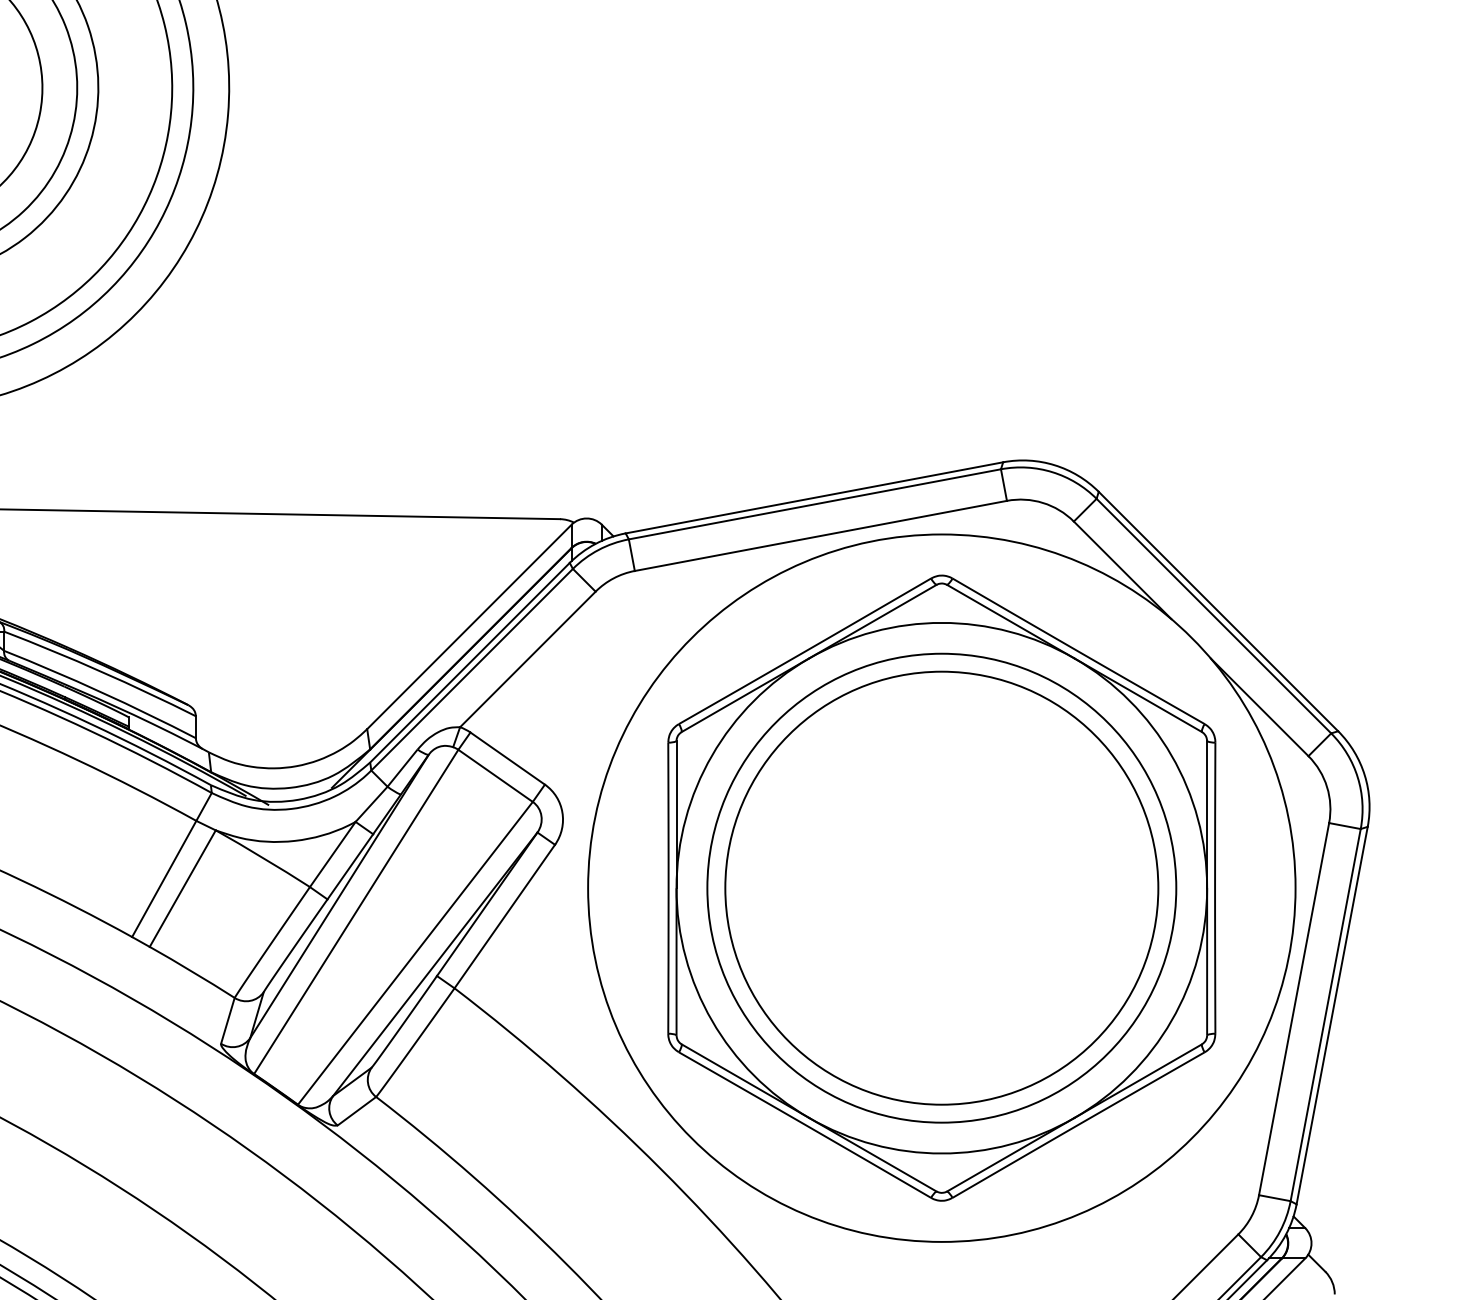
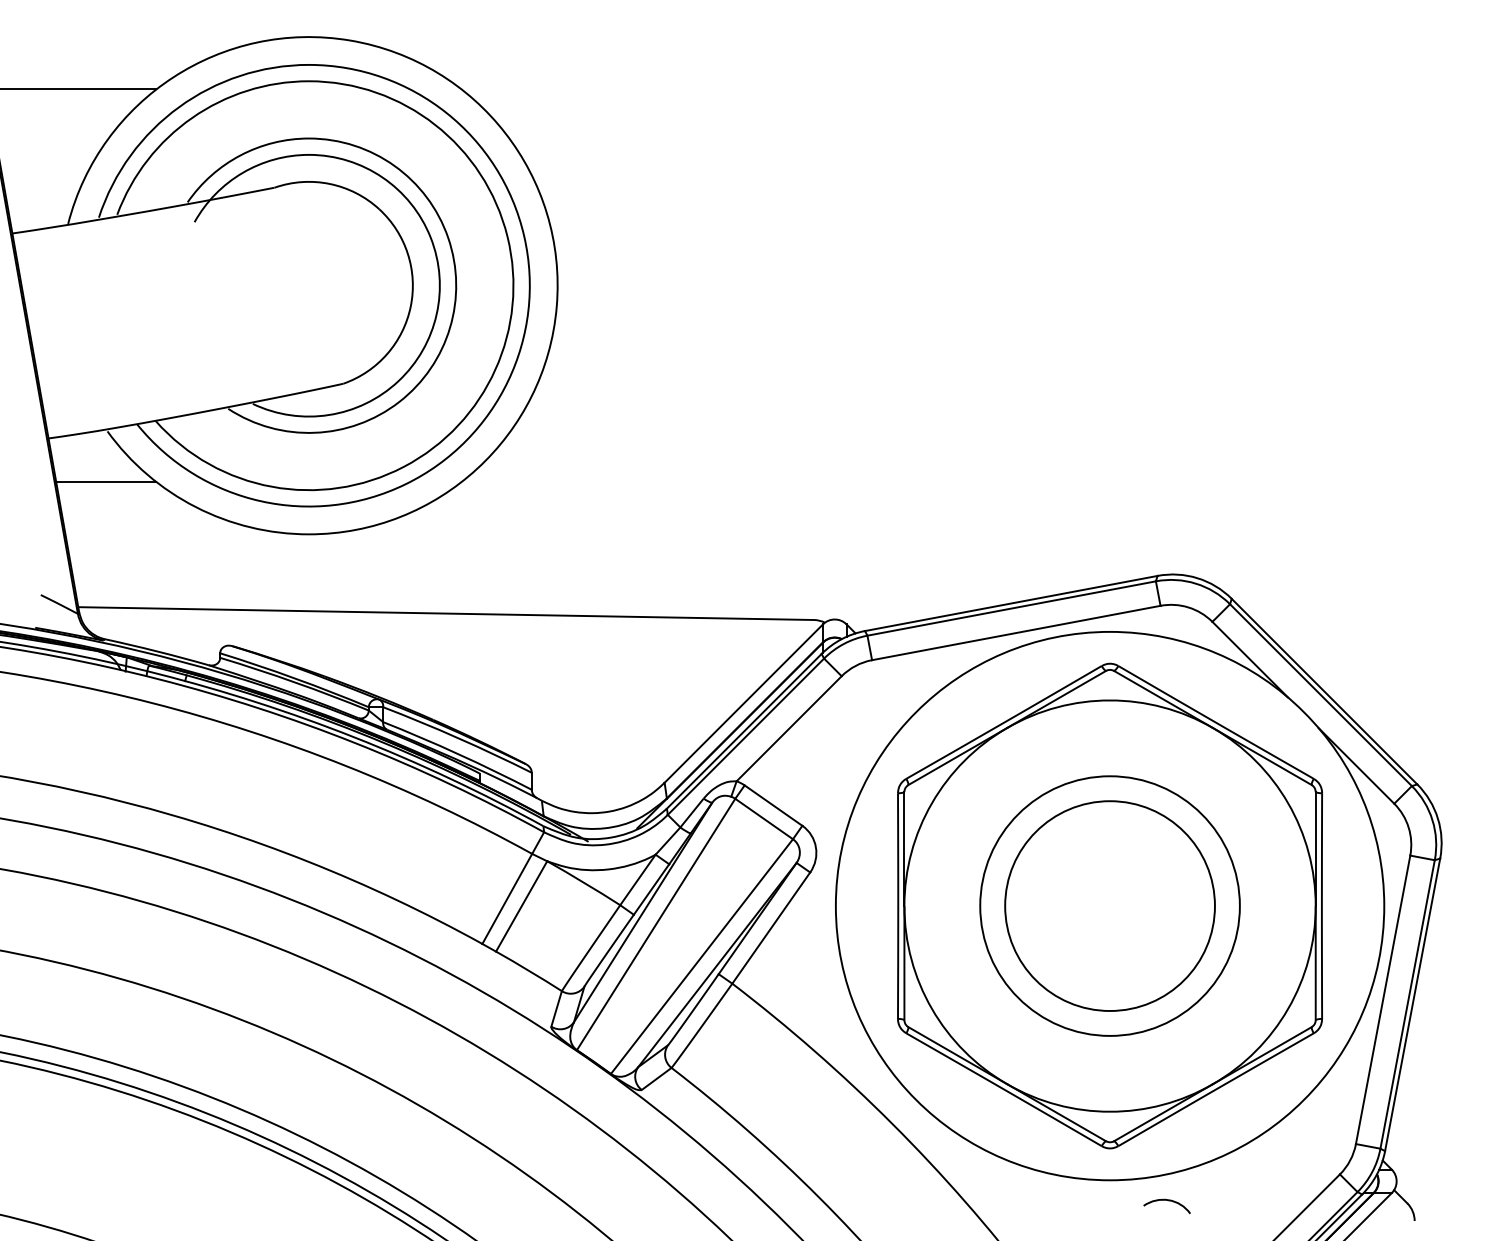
circle: (941, 887) -> (1109, 905), size x0.62
circle: (941, 887) -> (1109, 905), size x0.71
curve: (1017, 1269) -> (1168, 1201), added

